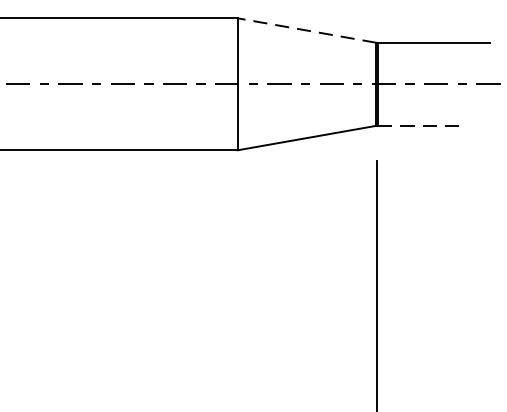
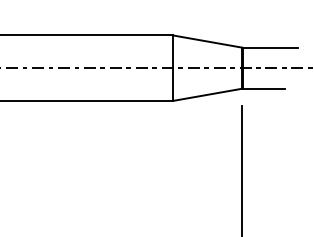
line: (307, 30) -> (207, 41), dashed -> solid
line: (420, 125) -> (263, 88), dashed -> solid

